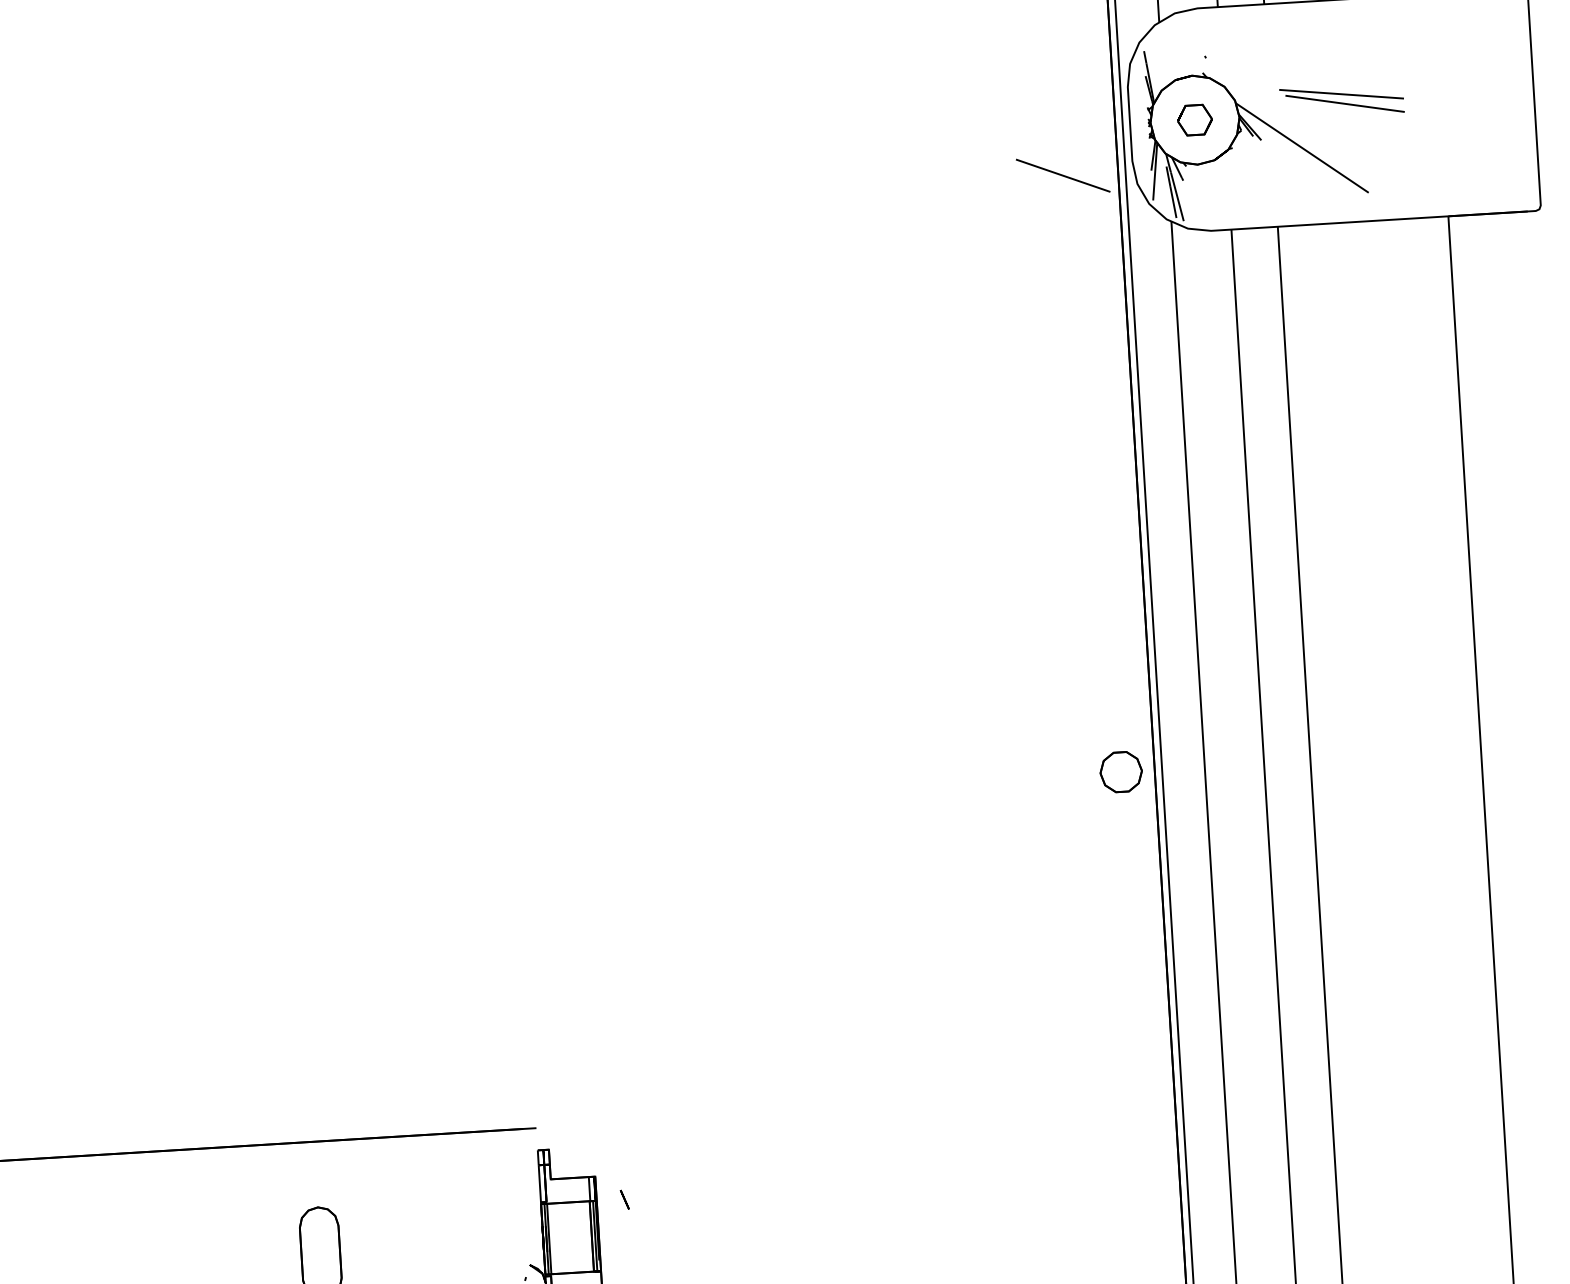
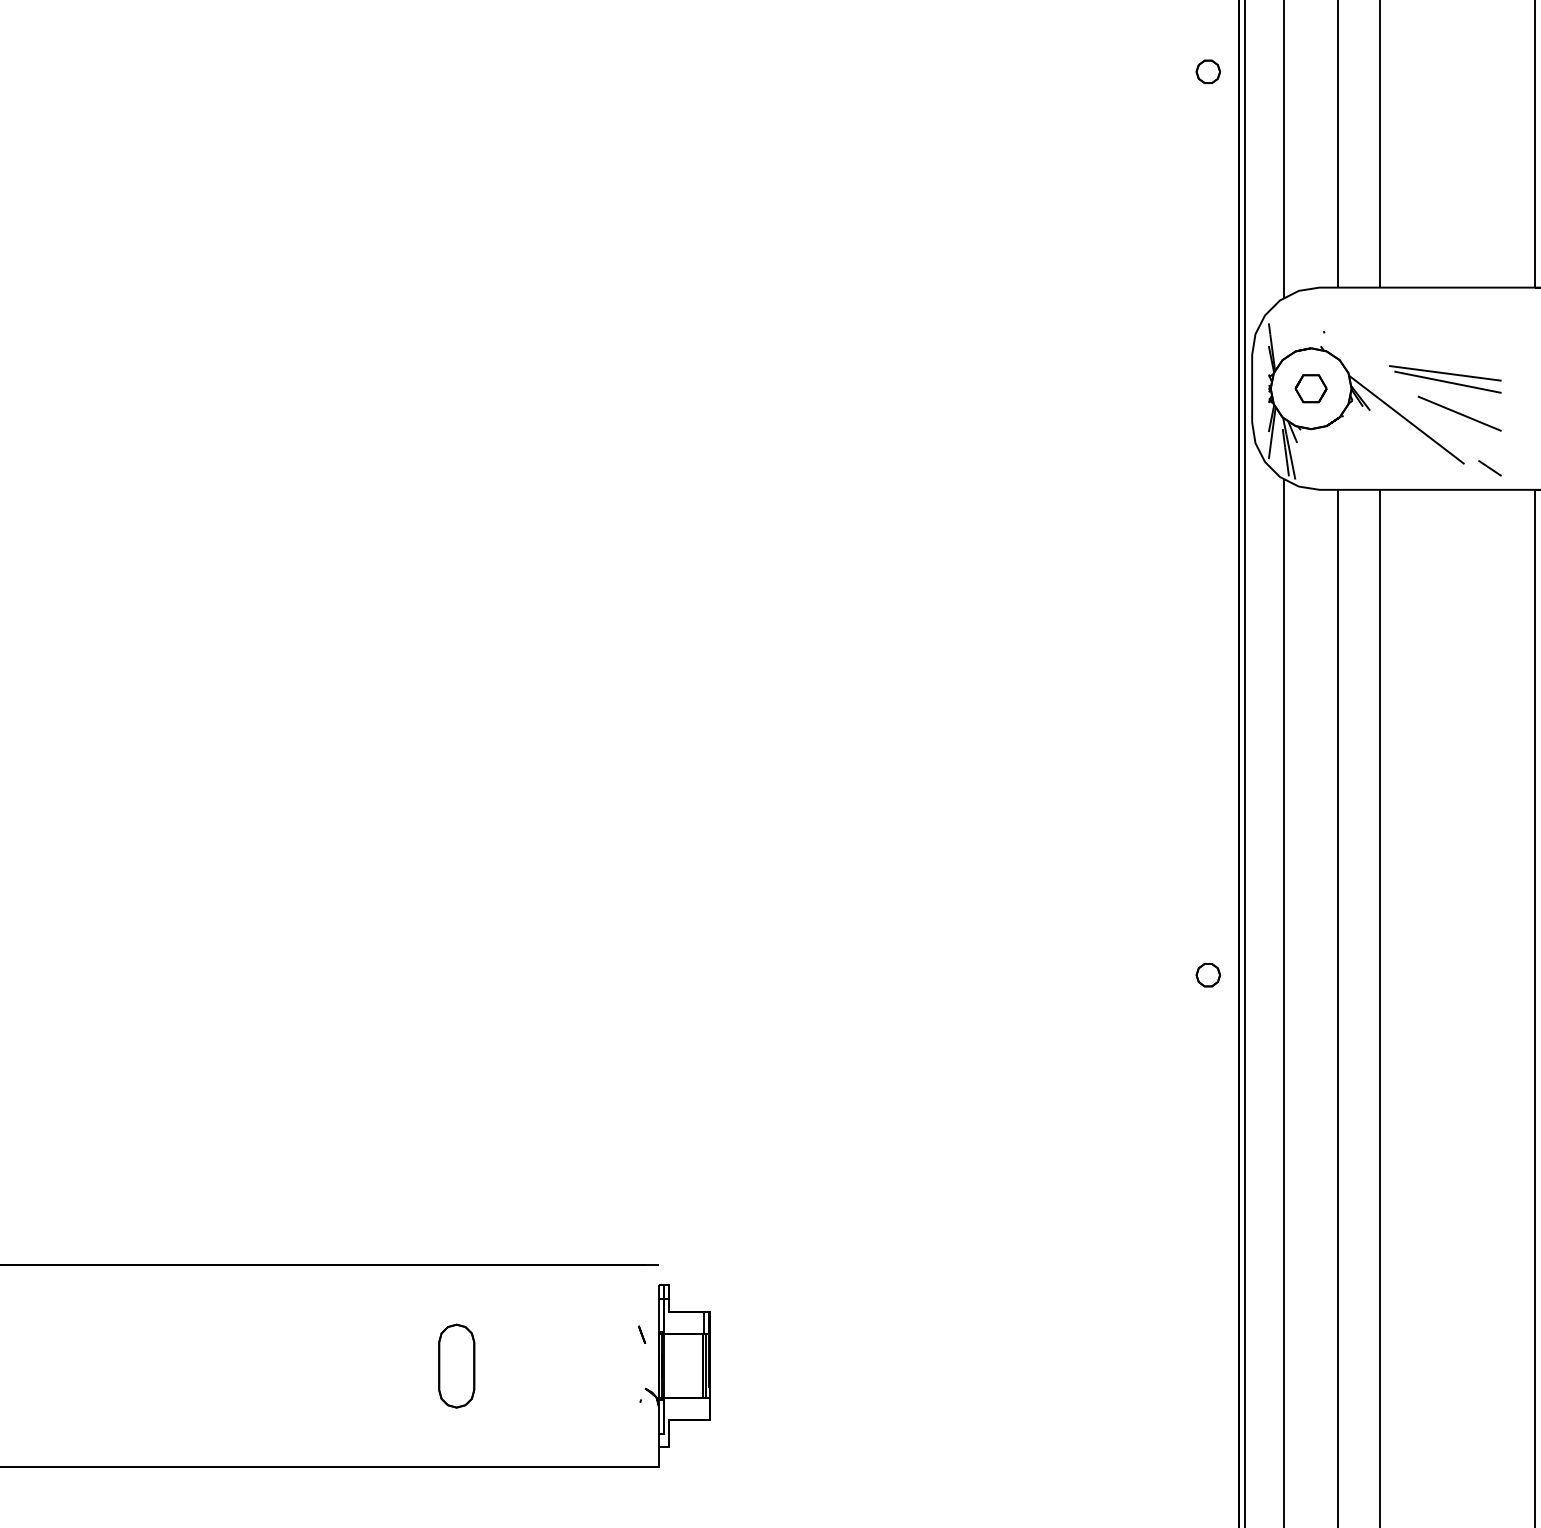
line: (1062, 175) -> (1459, 413), moved
line: (1396, 195) -> (1489, 468), added
part: (1121, 772) -> (1208, 975), size x0.62
line: (625, 1199) -> (642, 1334), moved

